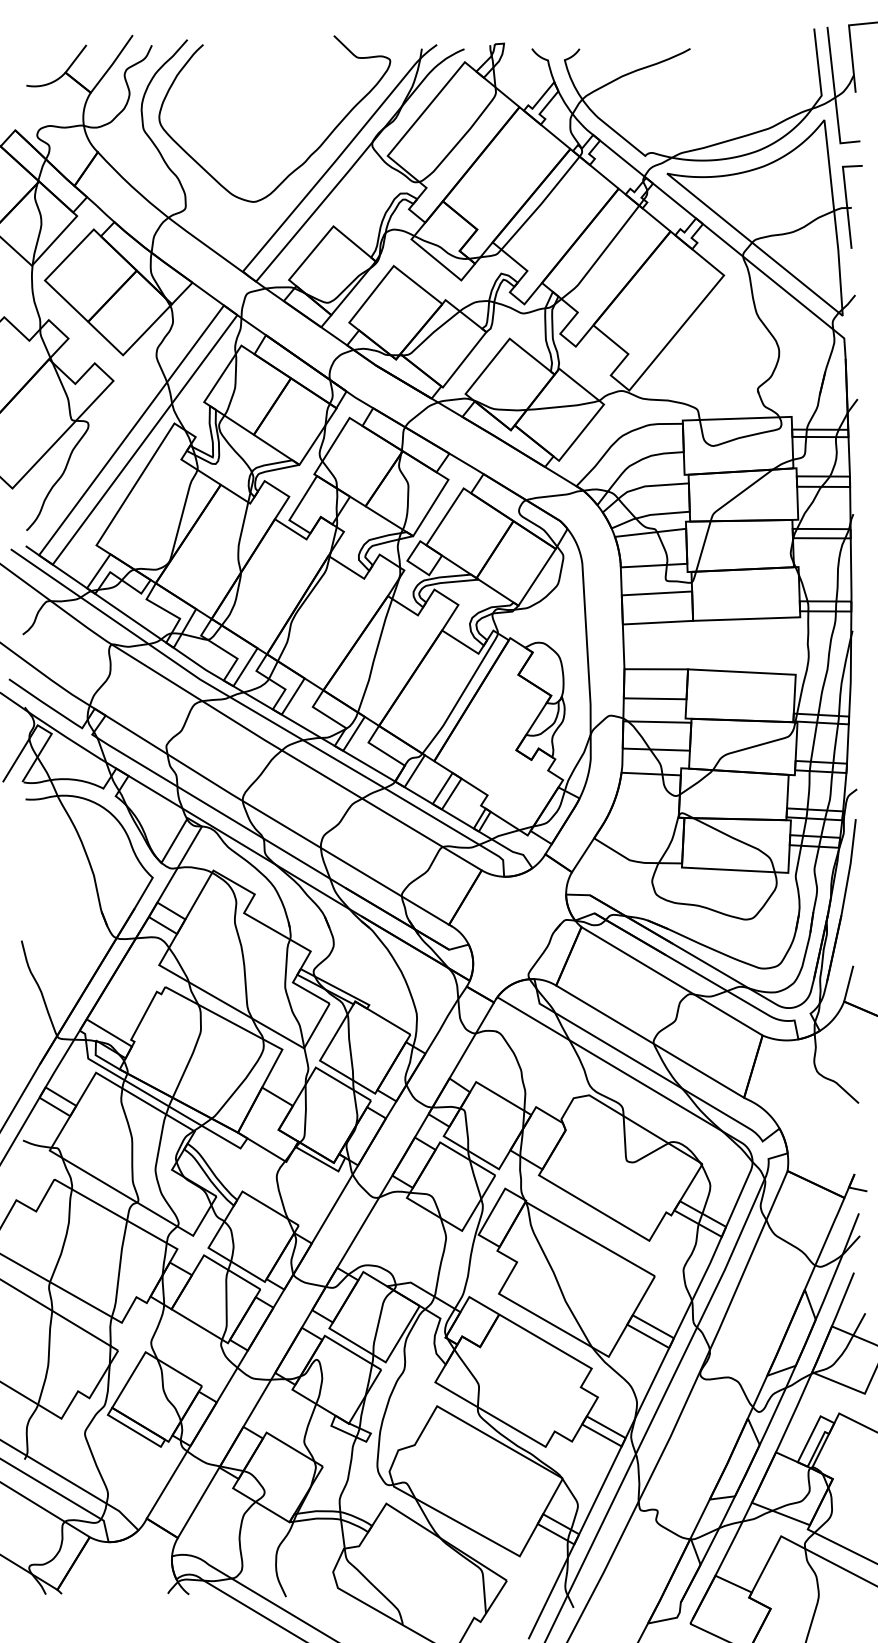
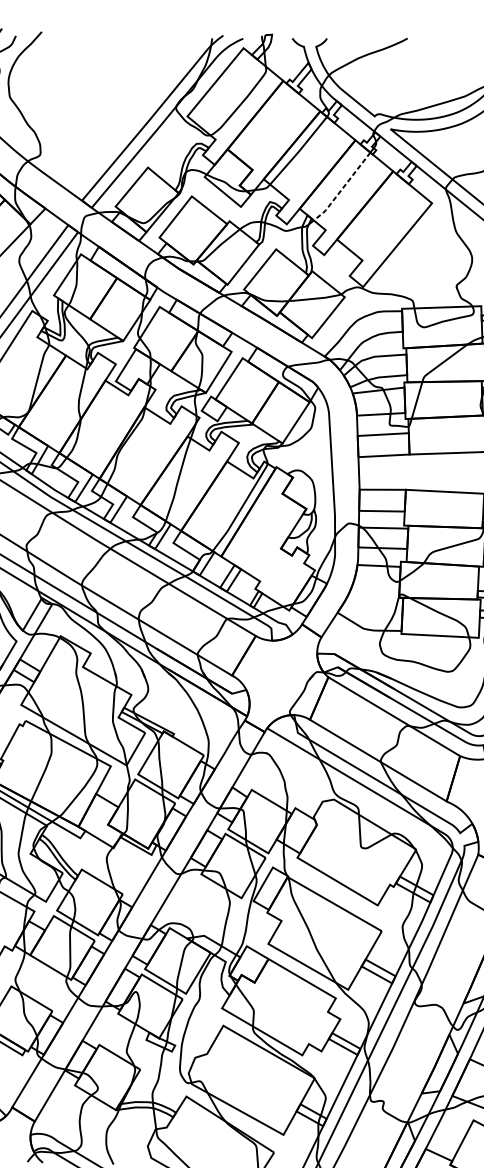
curve: (310, 154) -> (131, 115), removed
line: (601, 255) -> (342, 188), solid -> dashed

